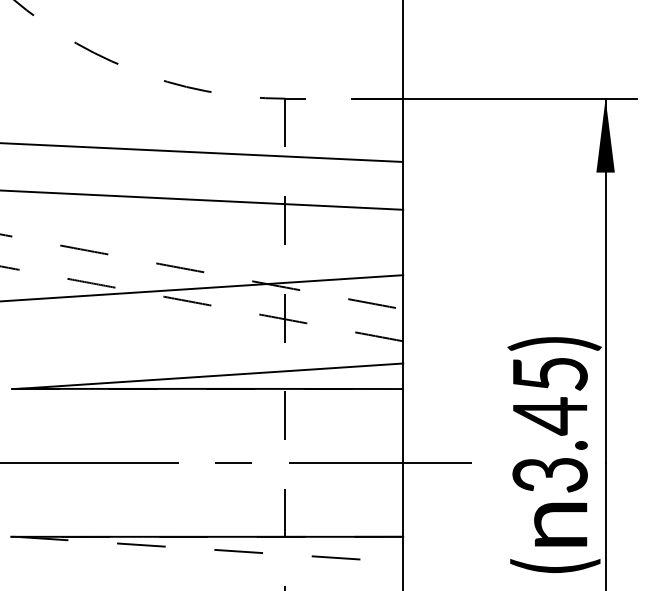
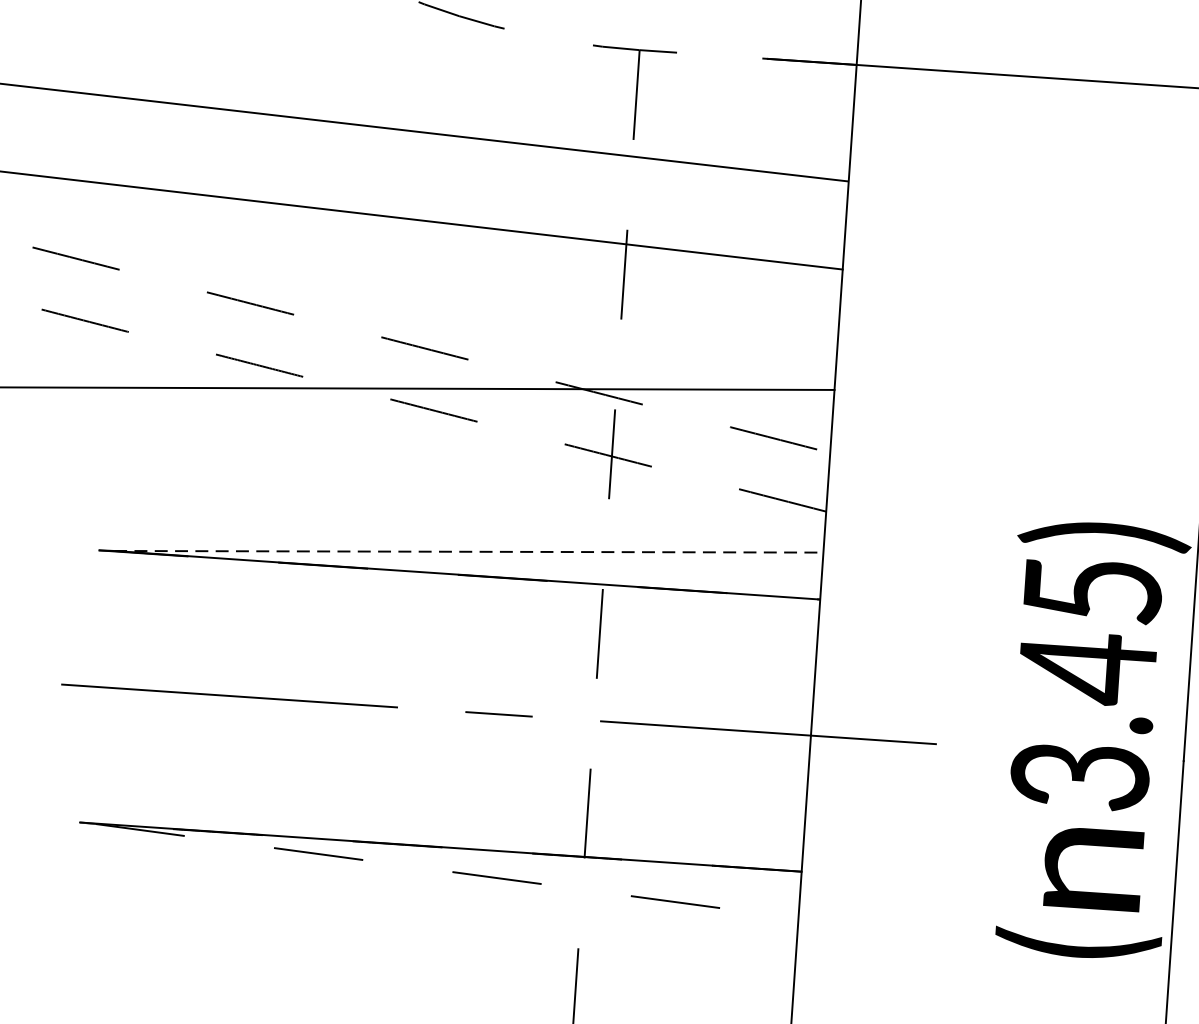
line: (211, 376) -> (468, 552), solid -> dashed

